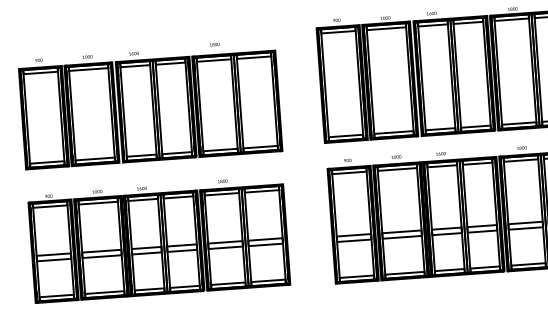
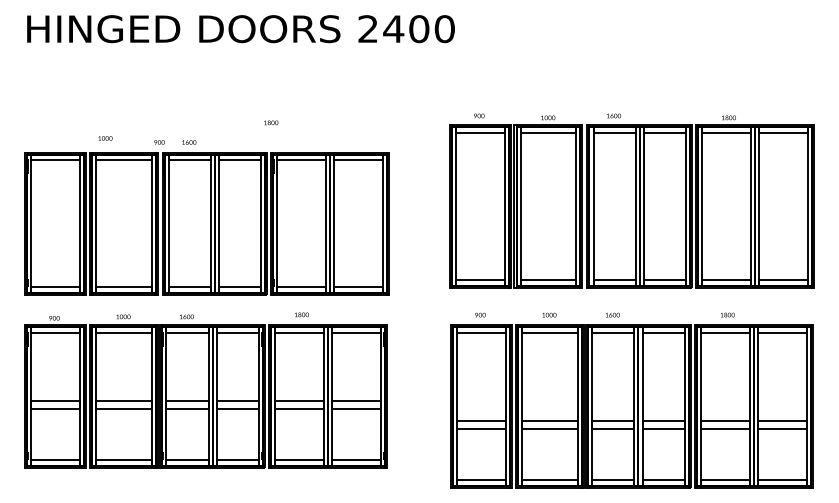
text: (214, 44) -> (271, 122), moved
text: (87, 57) -> (105, 138), moved
text: (39, 60) -> (159, 142), moved
part: (158, 239) -> (205, 390), moved

